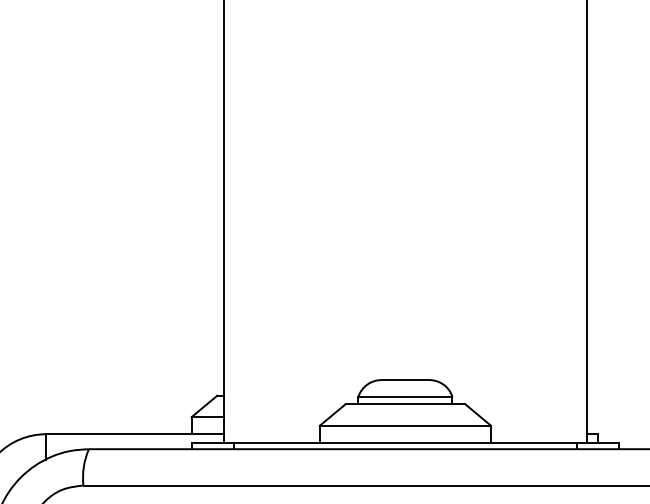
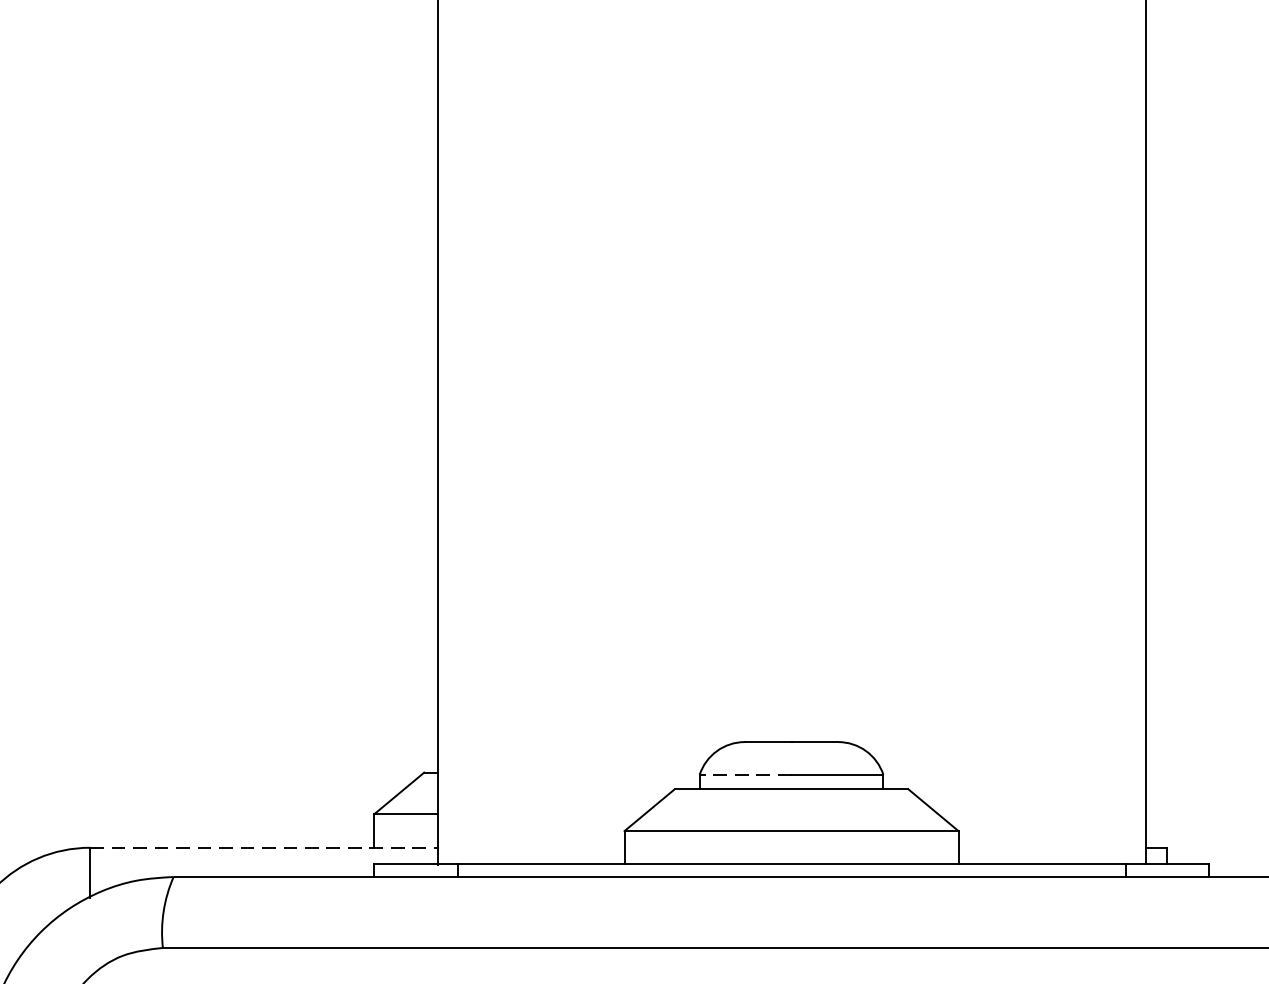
line: (381, 396) -> (744, 774), solid -> dashed
line: (135, 434) -> (264, 848), solid -> dashed

